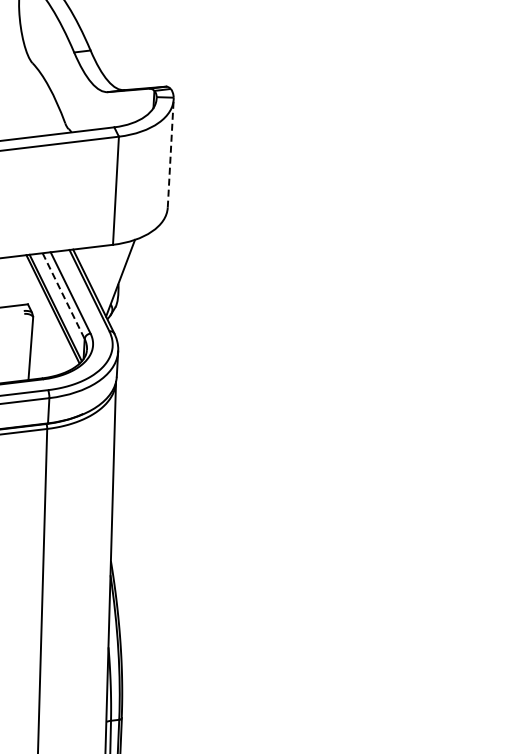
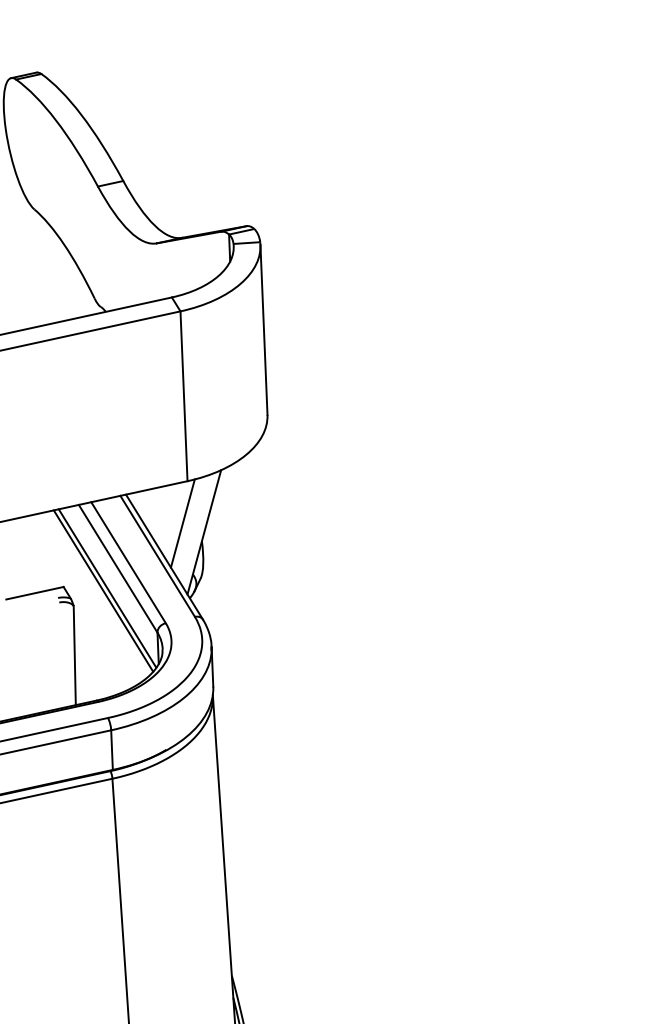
line: (170, 153) -> (263, 329), dashed -> solid
line: (107, 271) -> (182, 523), added
line: (63, 296) -> (117, 569), dashed -> solid

